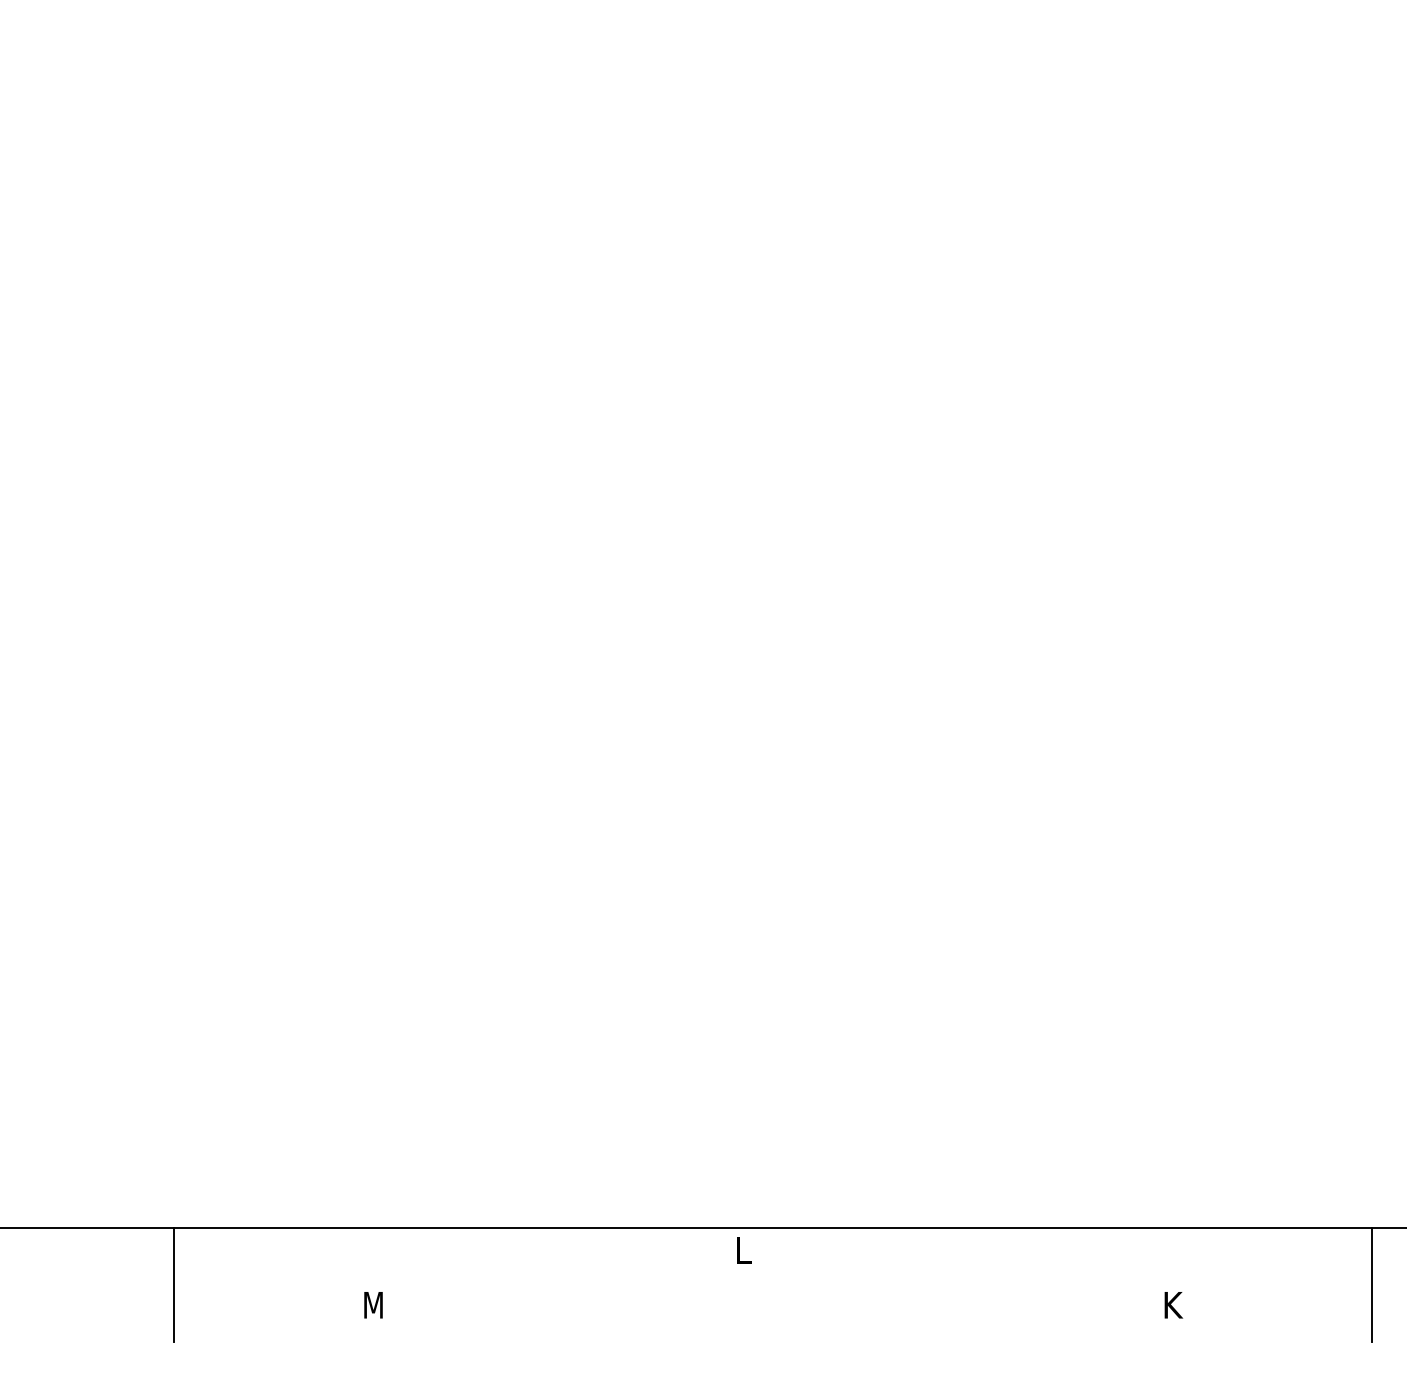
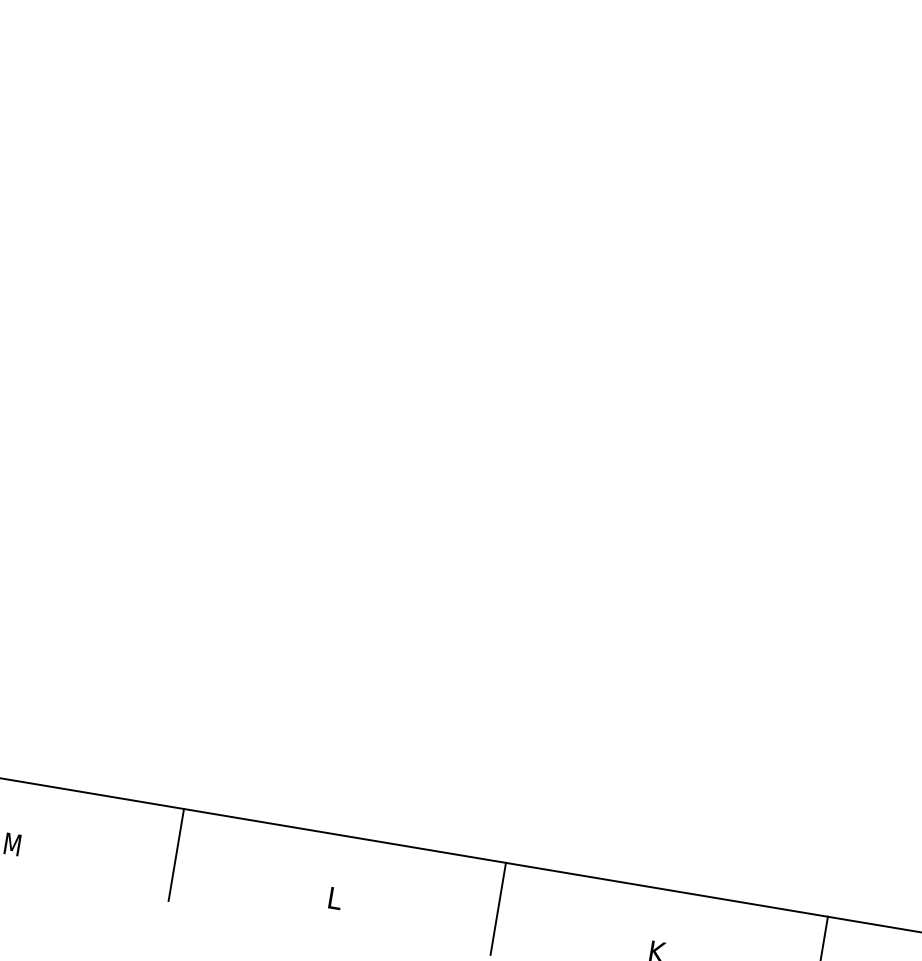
text: (744, 1250) -> (335, 898), moved
line: (573, 1284) -> (176, 854), added
line: (972, 1284) -> (498, 908), added

